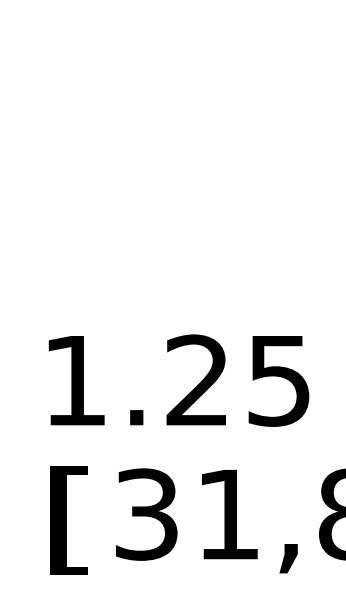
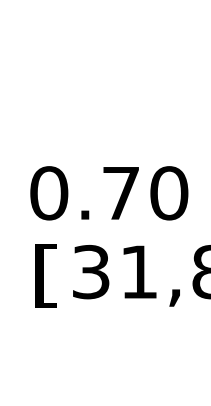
text: (177, 380) -> (109, 193), 1.25 -> 0.70

